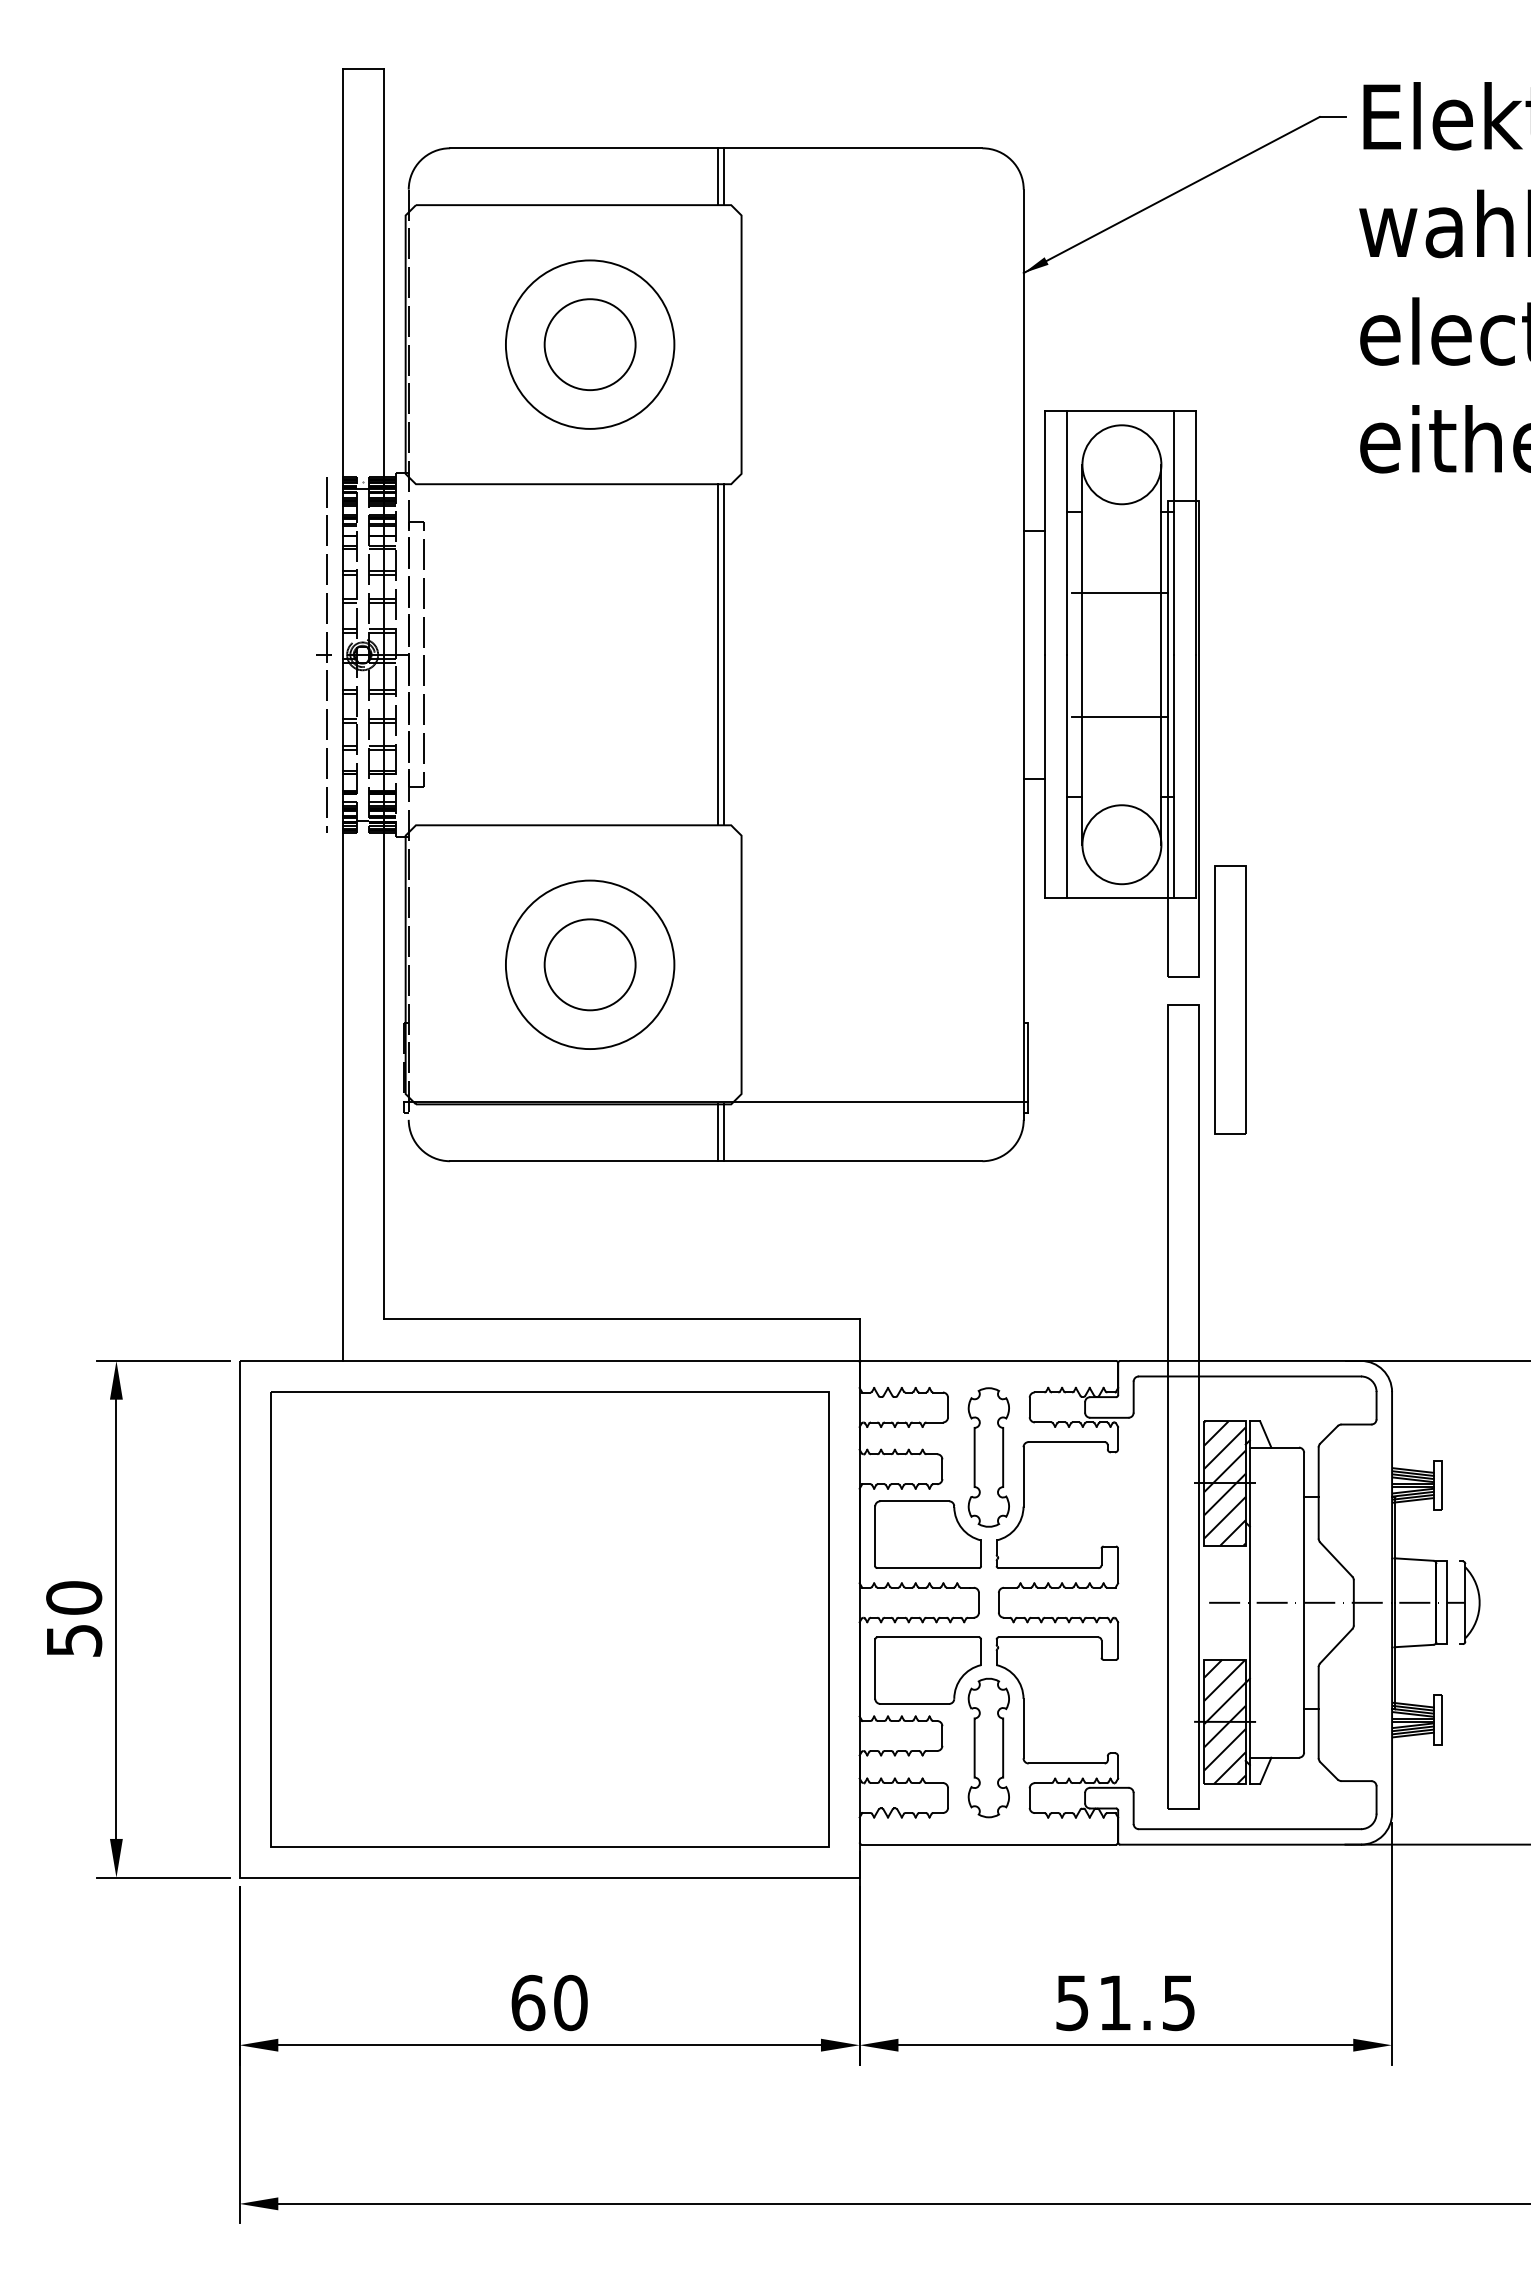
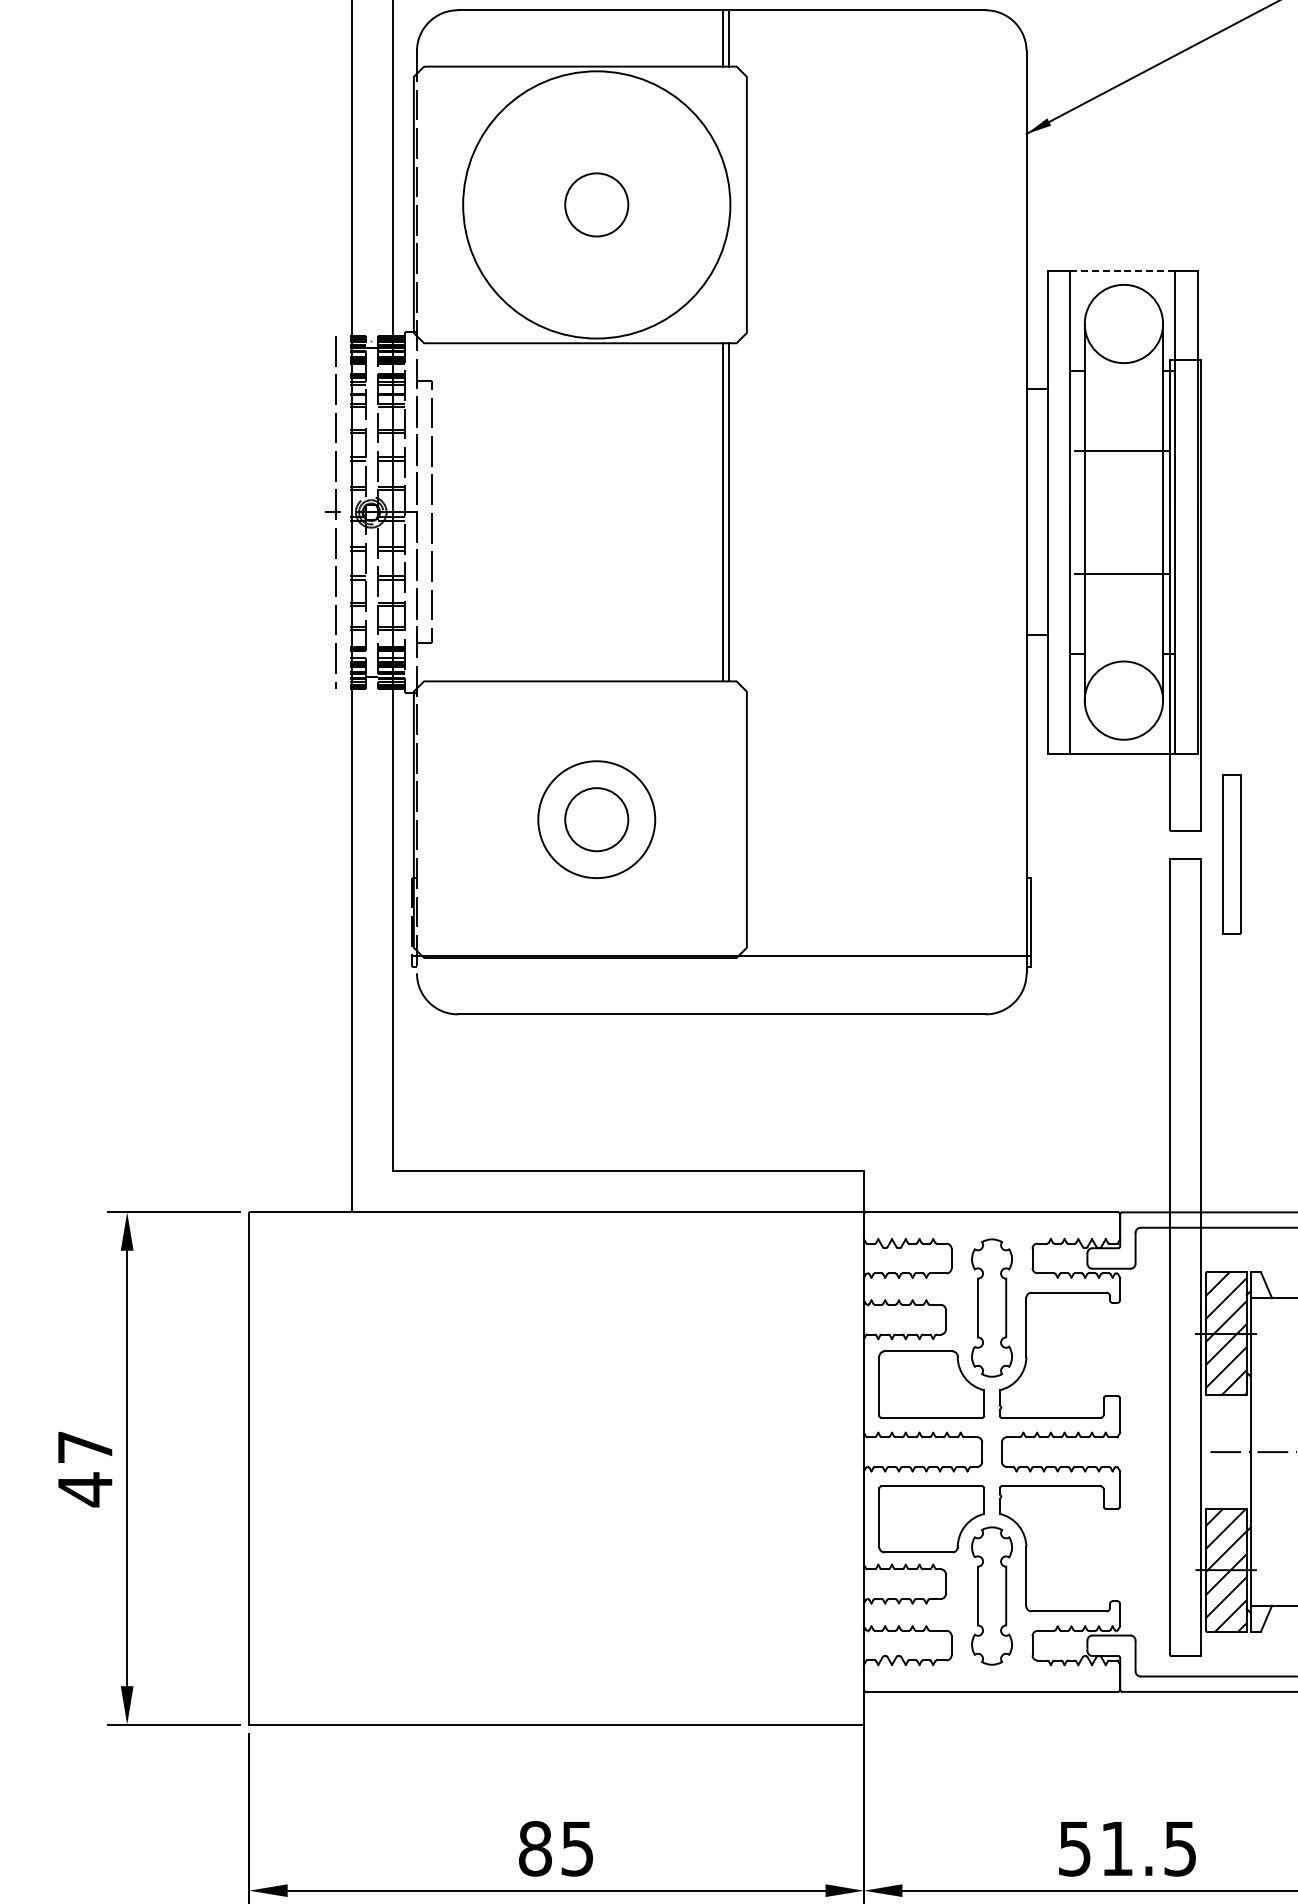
circle: (589, 344) -> (596, 204), size x0.7
circle: (589, 344) -> (596, 204), size x1.6
line: (1121, 411) -> (1123, 271), solid -> dashed
circle: (589, 964) -> (596, 819), size x0.7
circle: (589, 964) -> (596, 819), size x0.7
part: (1230, 999) -> (1231, 854), size x0.6
line: (717, 1132) -> (723, 985), removed
line: (723, 1132) -> (728, 985), removed
text: (74, 1619) -> (85, 1468), 50 -> 47
part: (549, 1619) -> (556, 1468), removed
text: (549, 2002) -> (556, 1848), 60 -> 85

